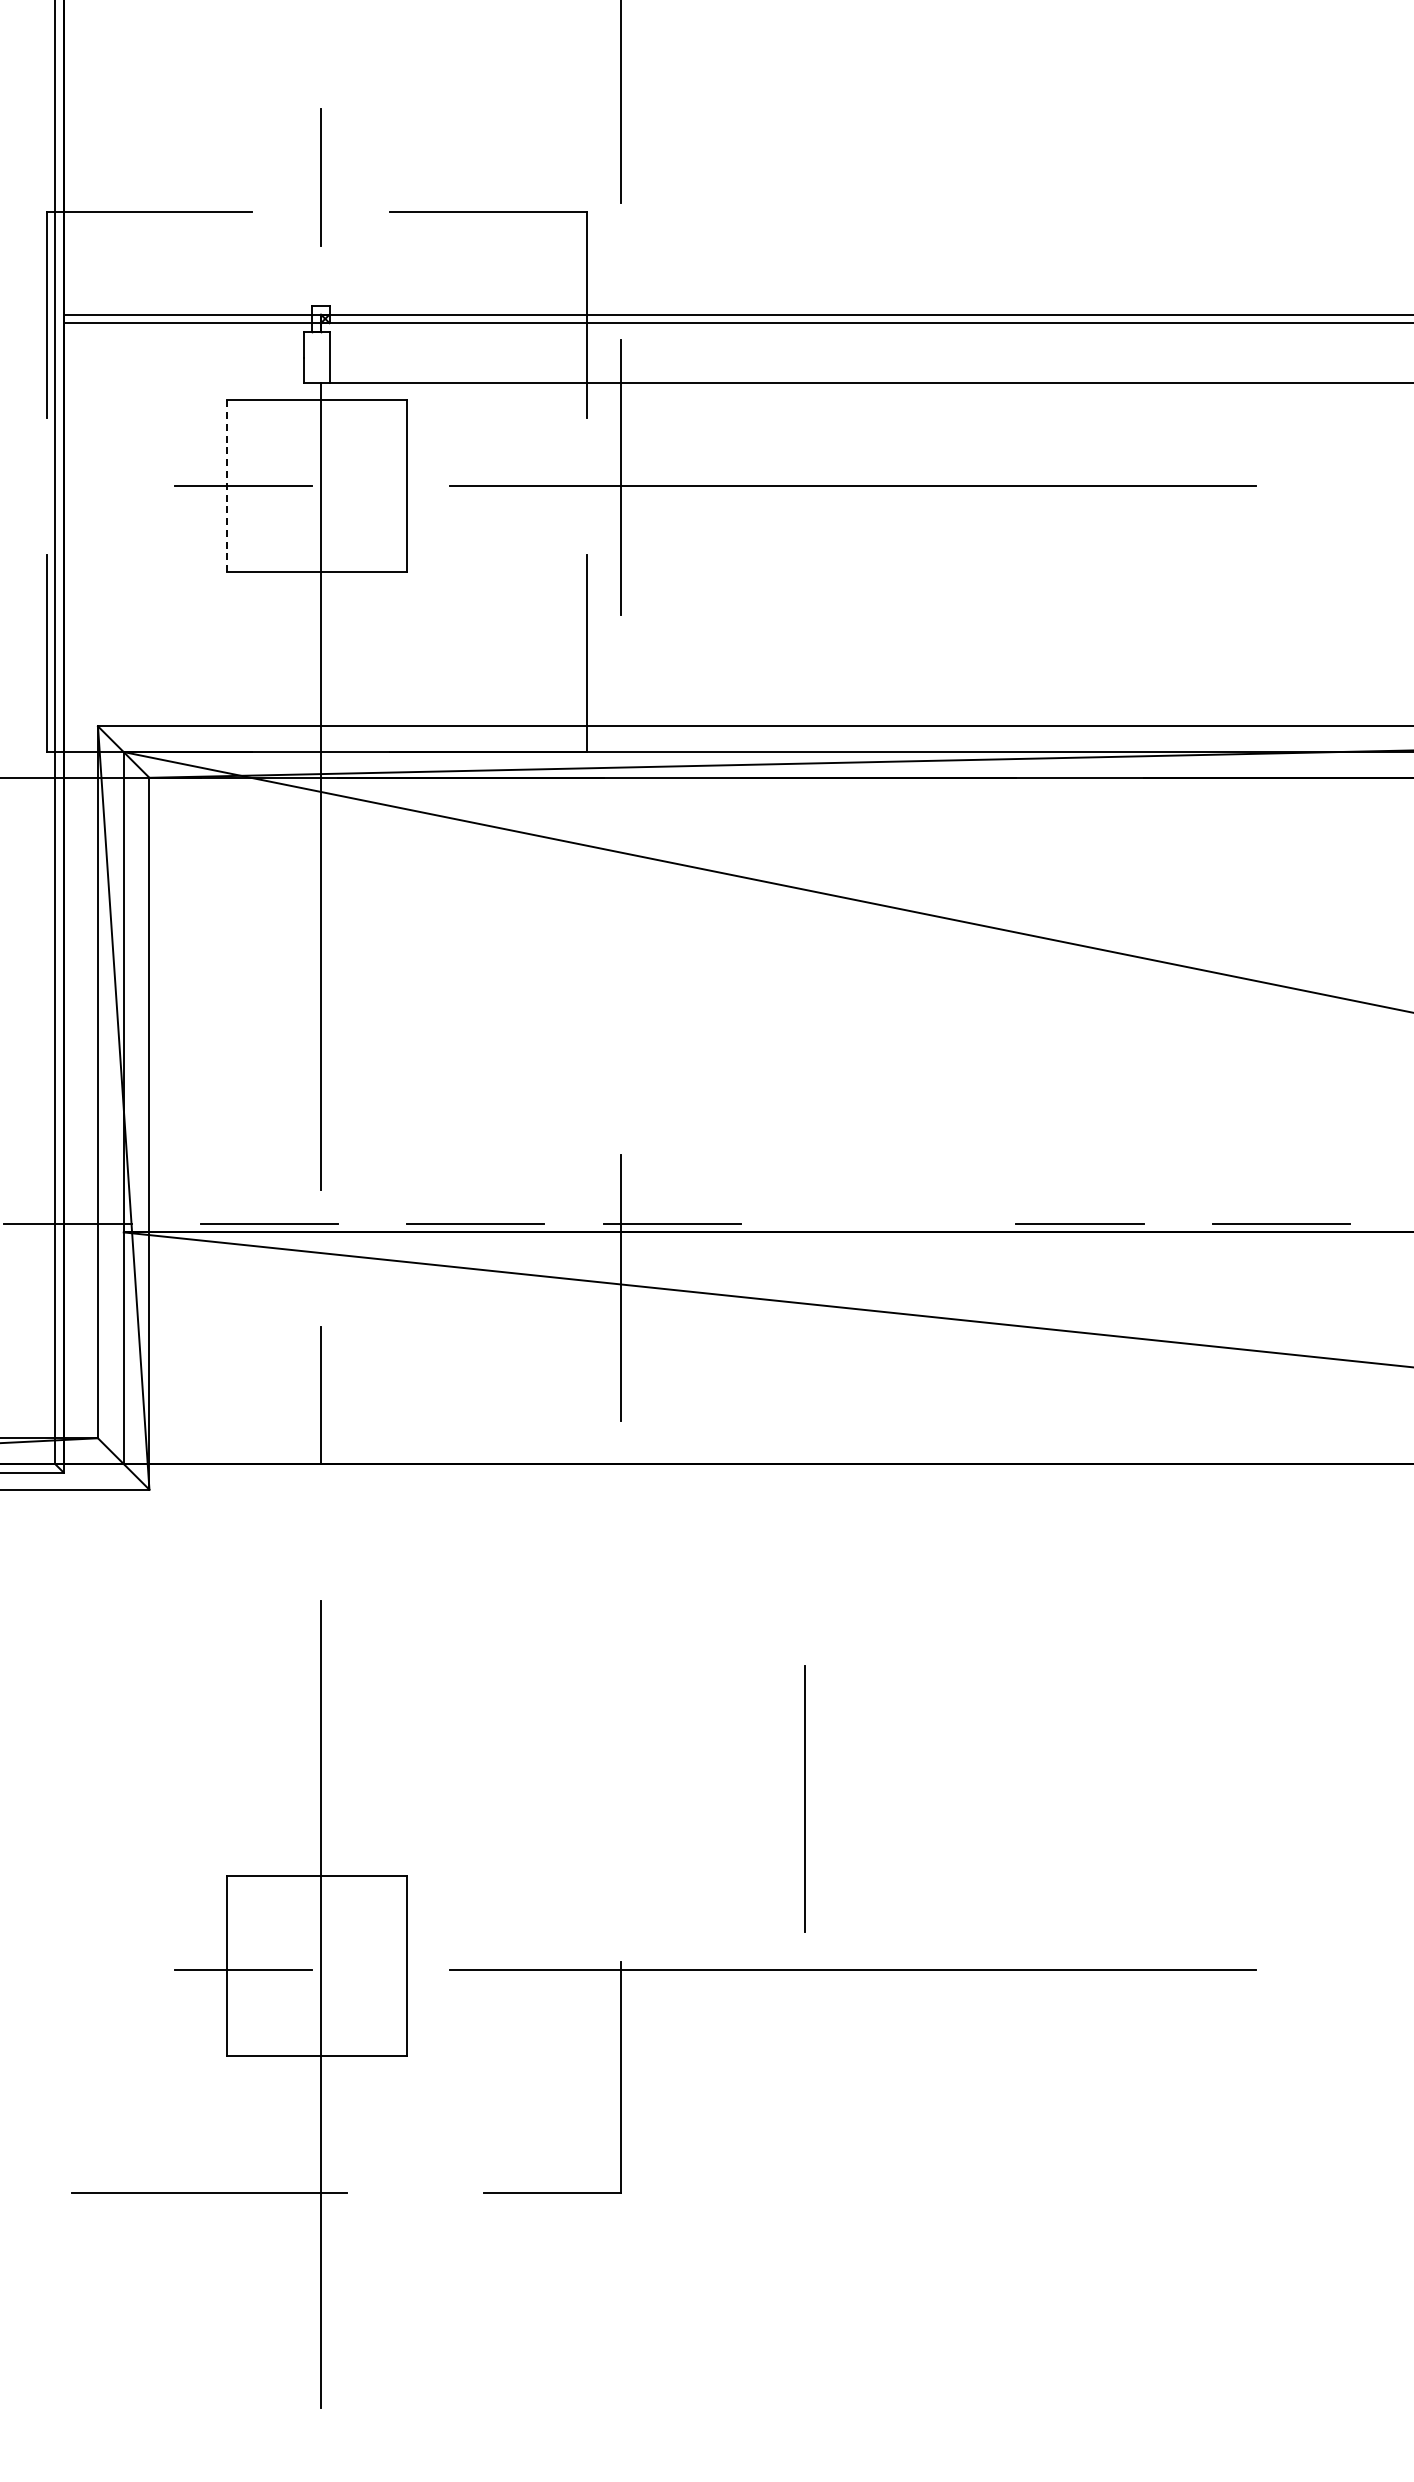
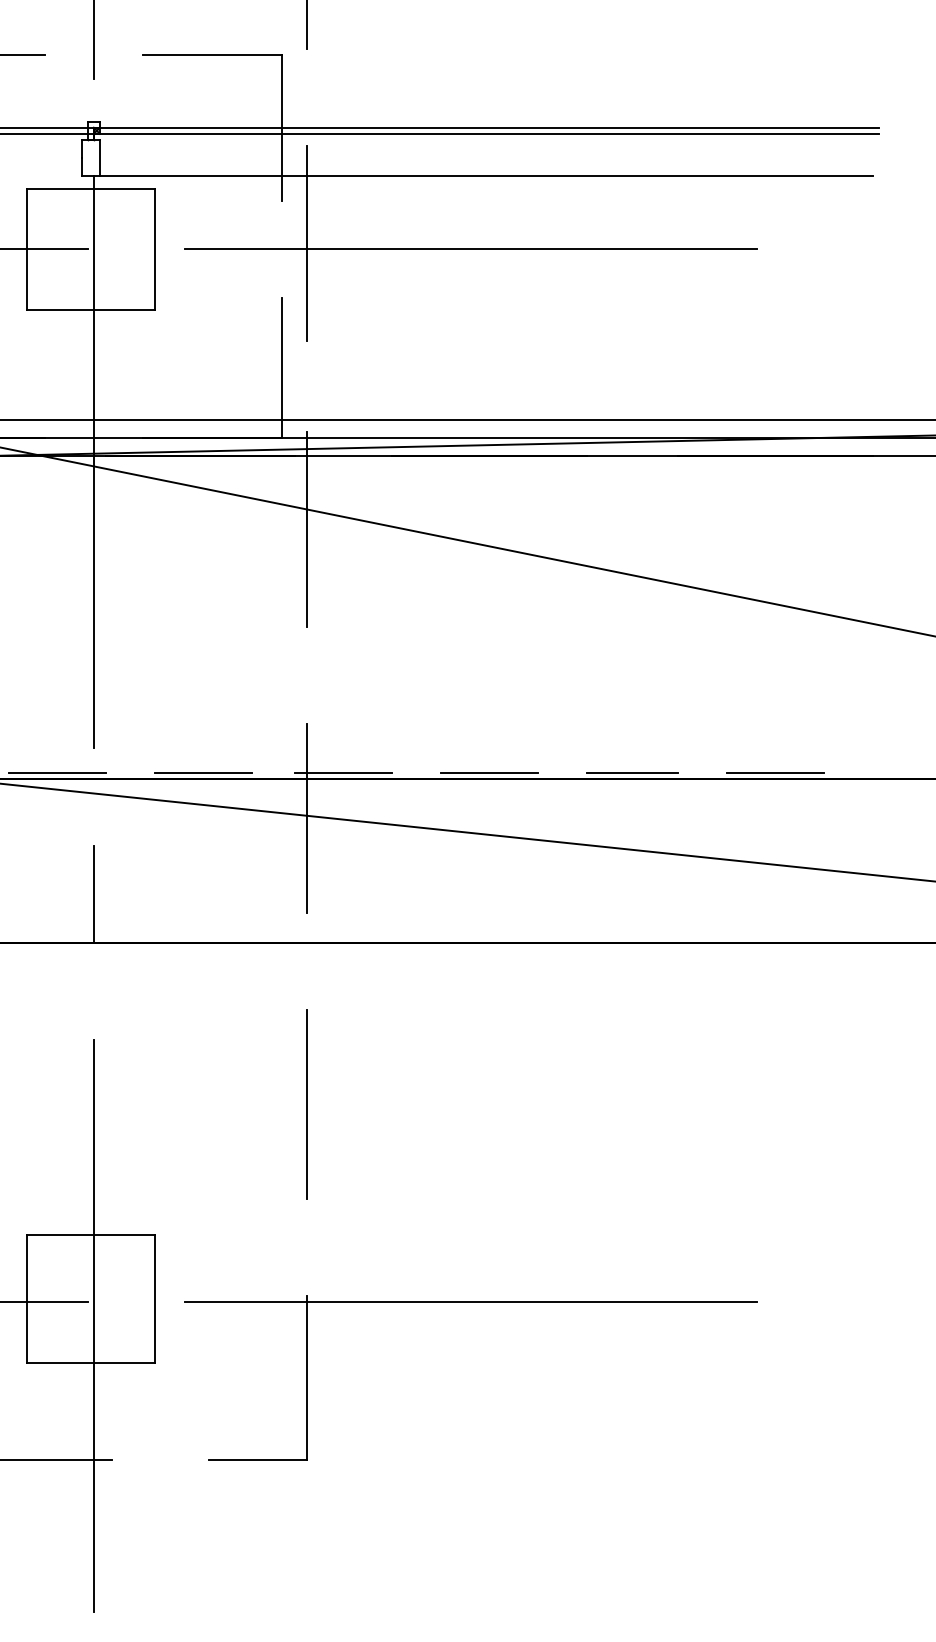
line: (226, 486) -> (26, 249), dashed -> solid
line: (621, 880) -> (306, 529), added
line: (878, 1223) -> (489, 772), added
line: (804, 1798) -> (306, 1103), moved

